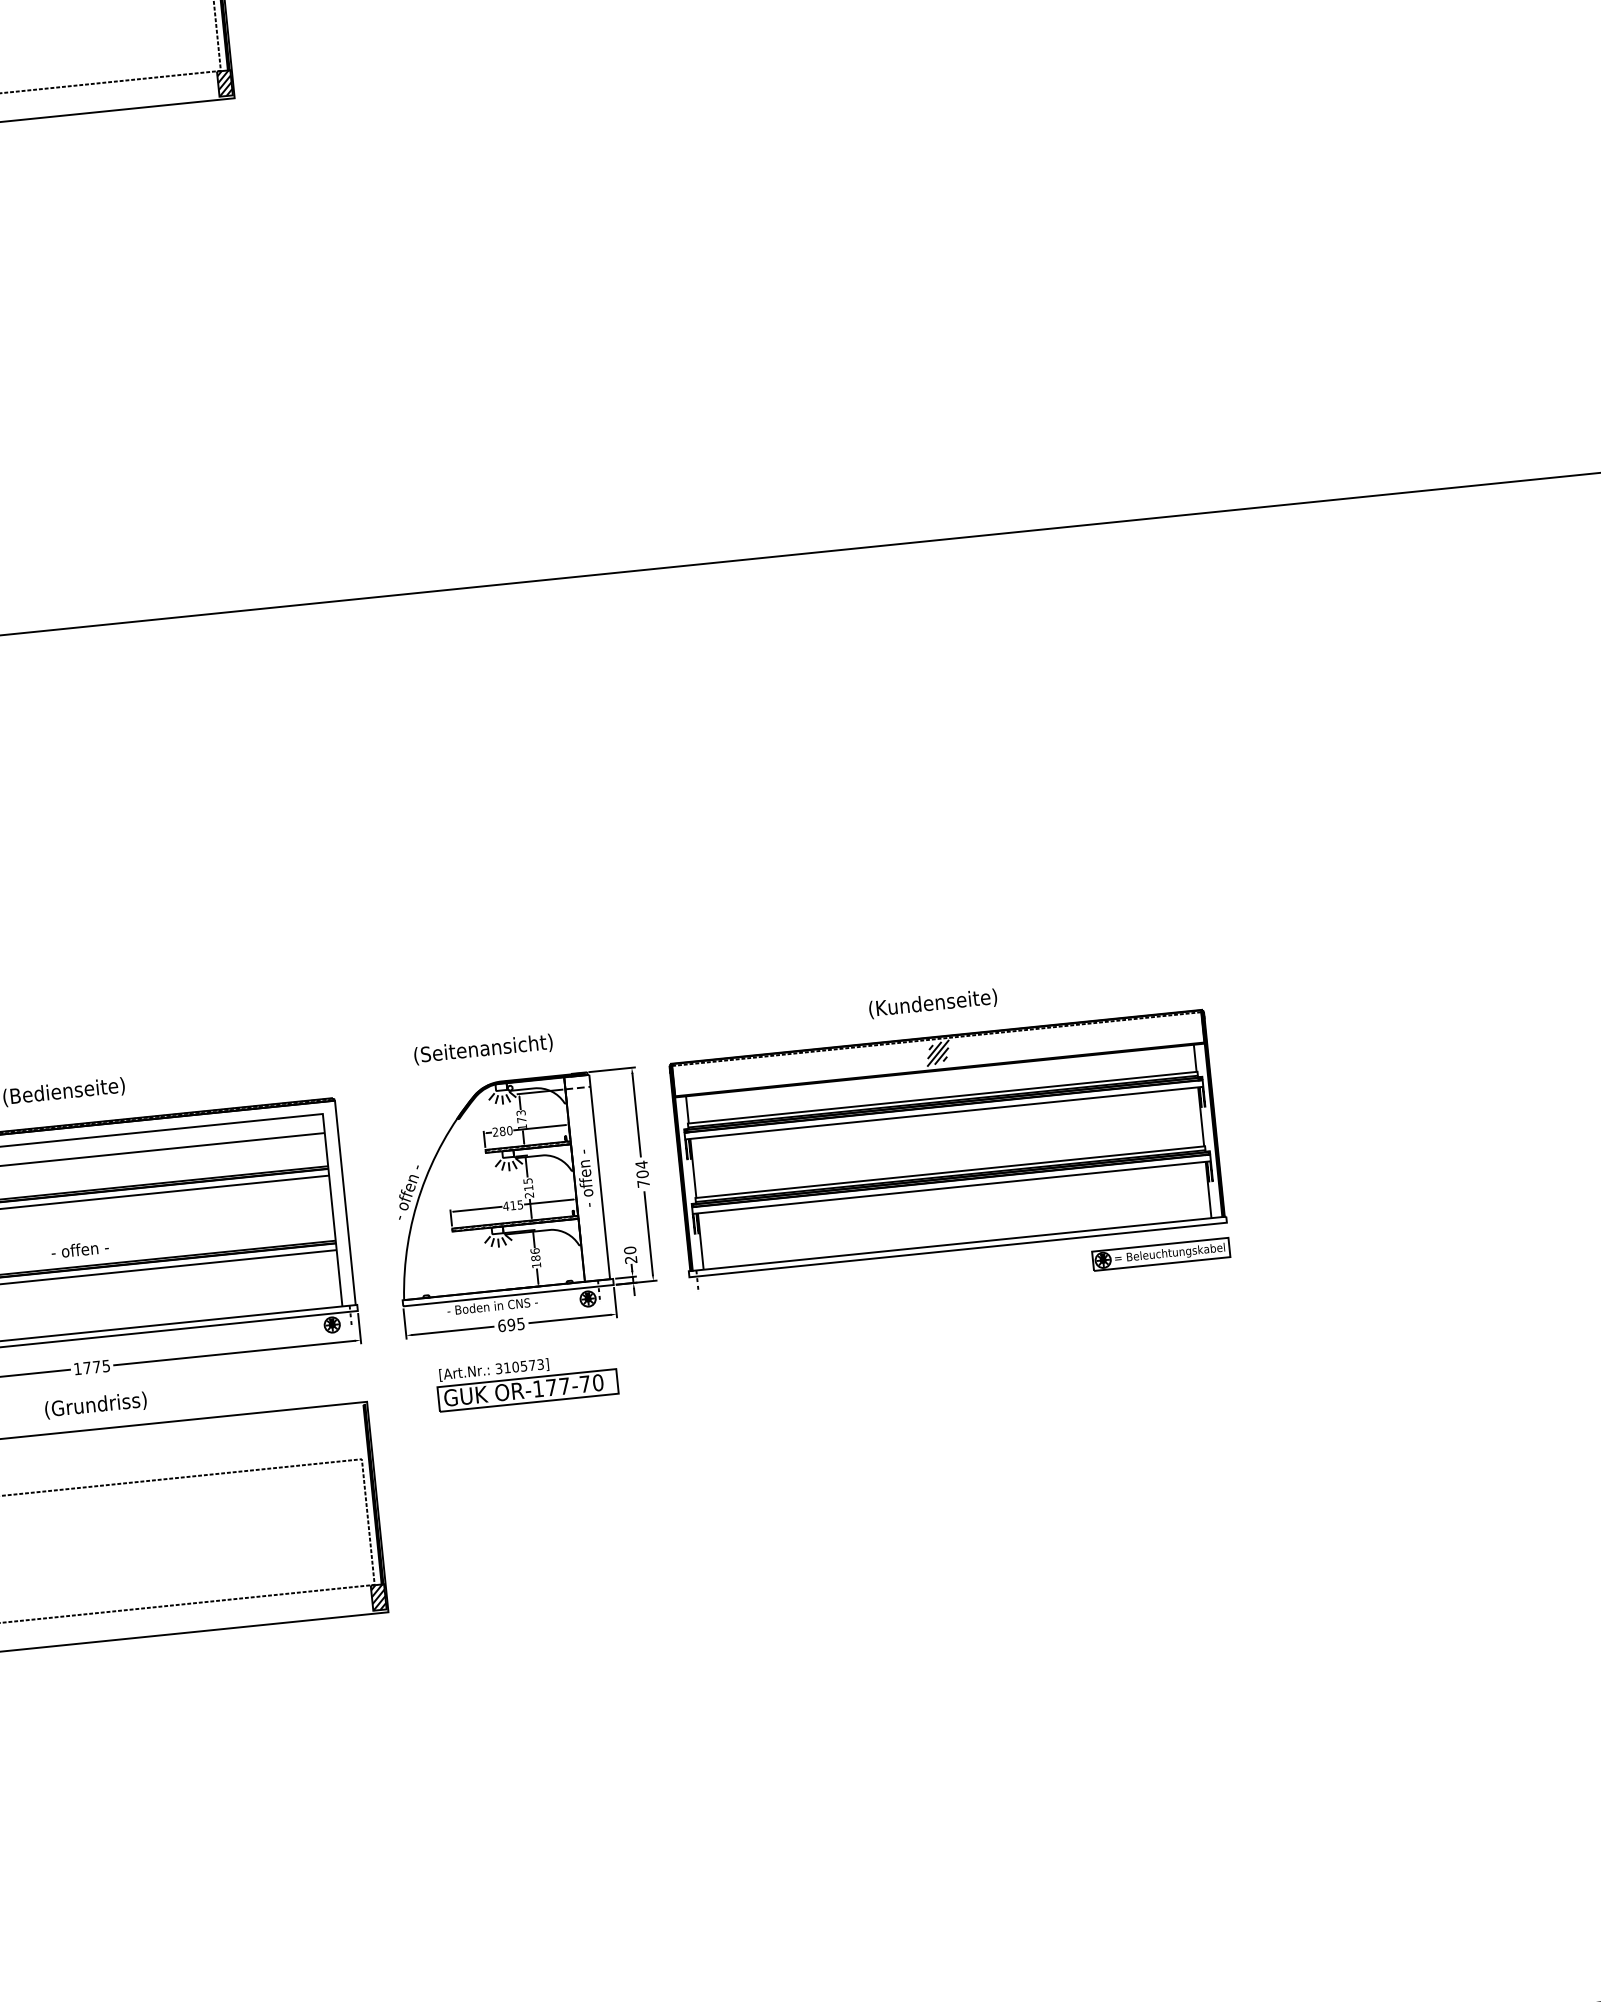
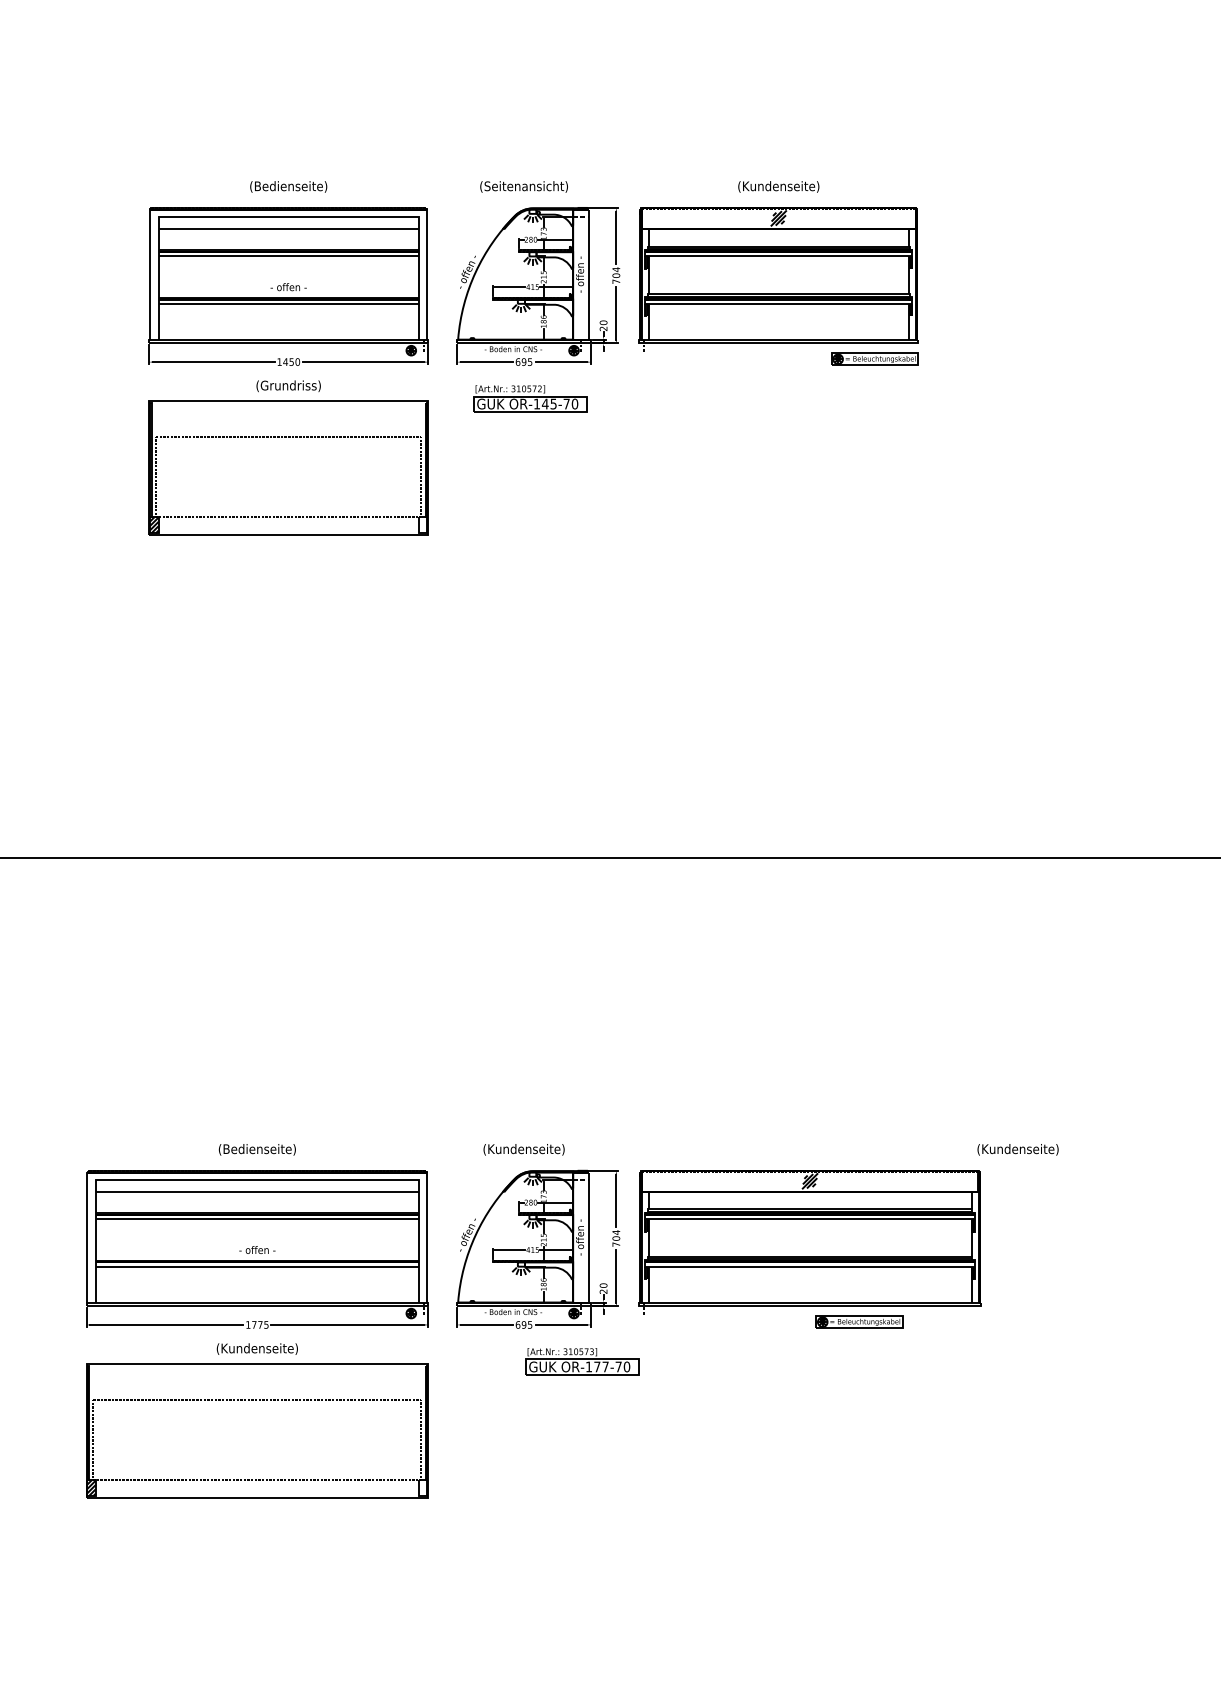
hatch: (223, 84) -> (422, 525), removed
text: (932, 1003) -> (1017, 1149), moved
text: (482, 1049) -> (523, 1149), (Seitenansicht) -> (Kundenseite)
part: (1160, 1253) -> (859, 1321), moved
part: (527, 1381) -> (582, 1361), moved
text: (94, 1404) -> (256, 1348), (Grundriss) -> (Kundenseite)
hatch: (377, 1598) -> (422, 1488), removed

